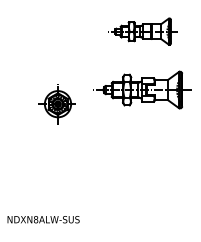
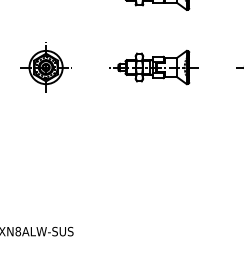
part: (142, 90) -> (153, 67), size x0.71
part: (56, 104) -> (44, 67), moved

